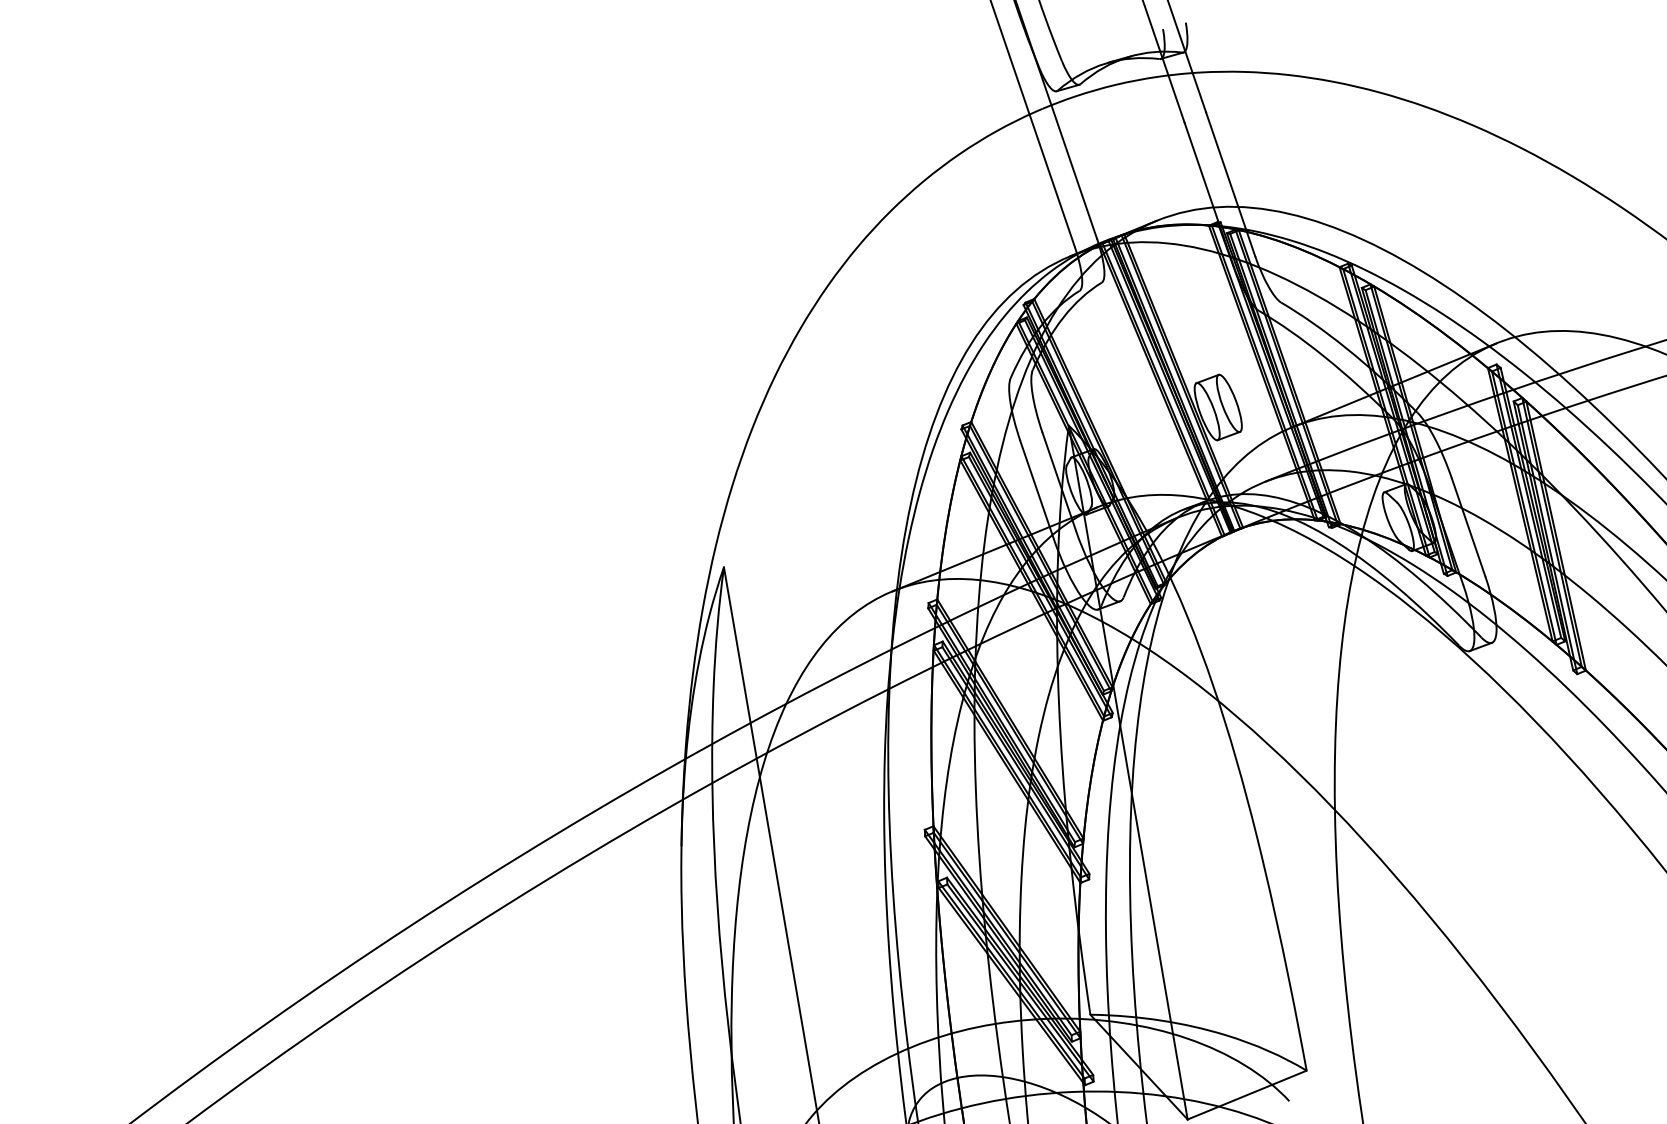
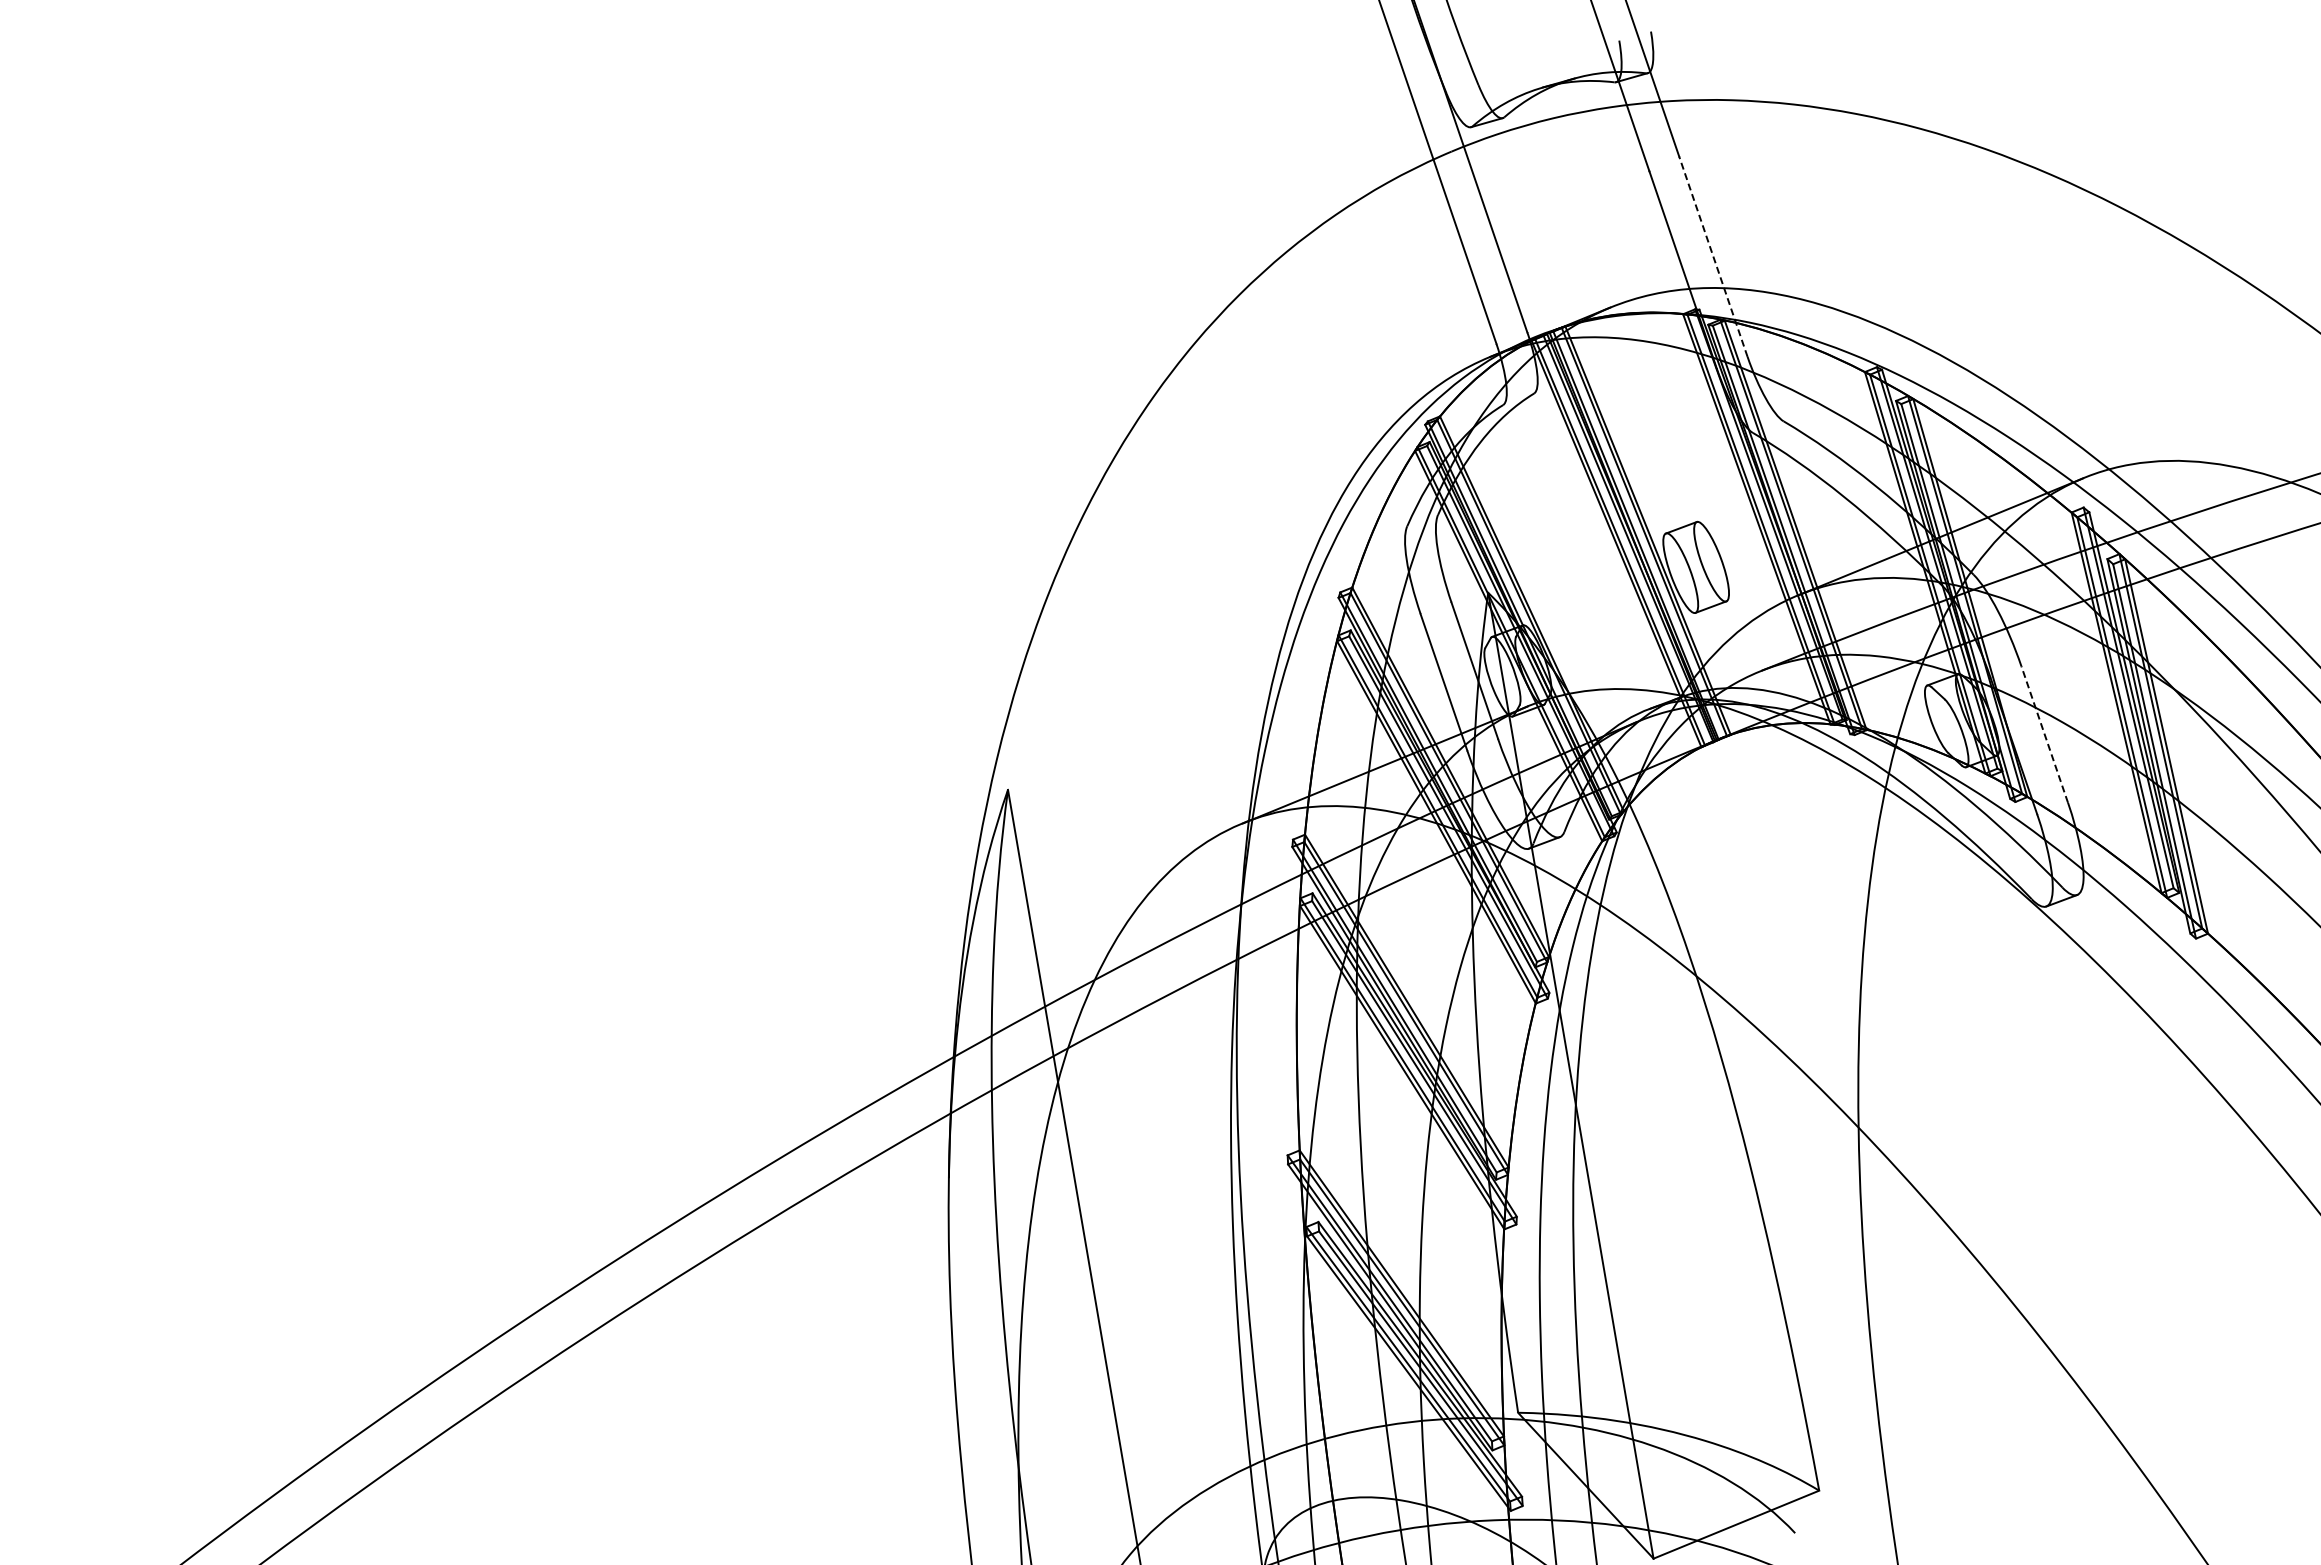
line: (1230, 184) -> (1713, 256), solid -> dashed
line: (1468, 527) -> (2044, 734), solid -> dashed

